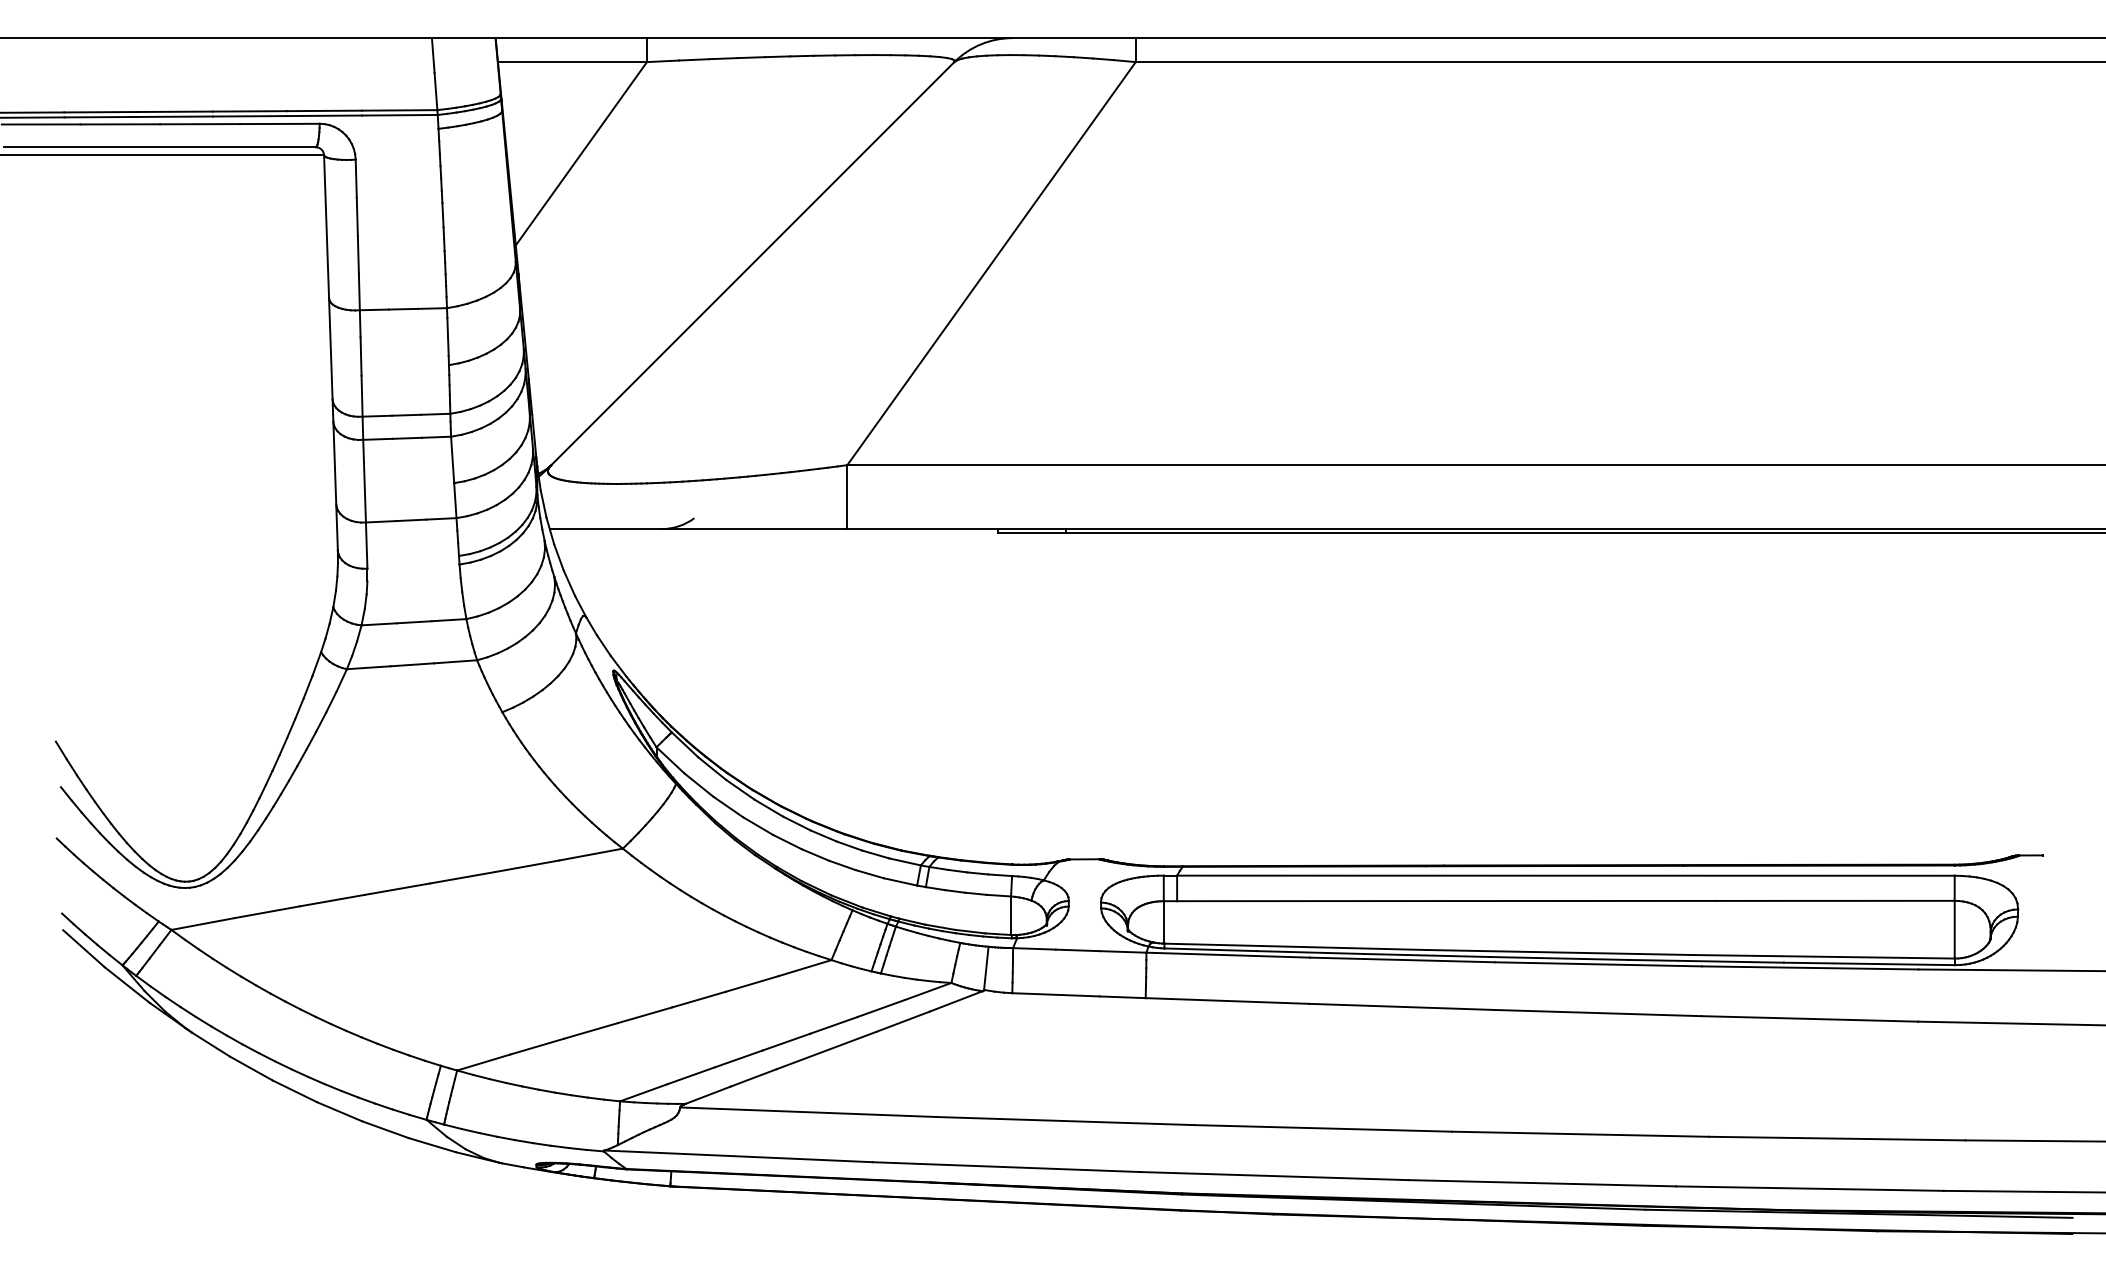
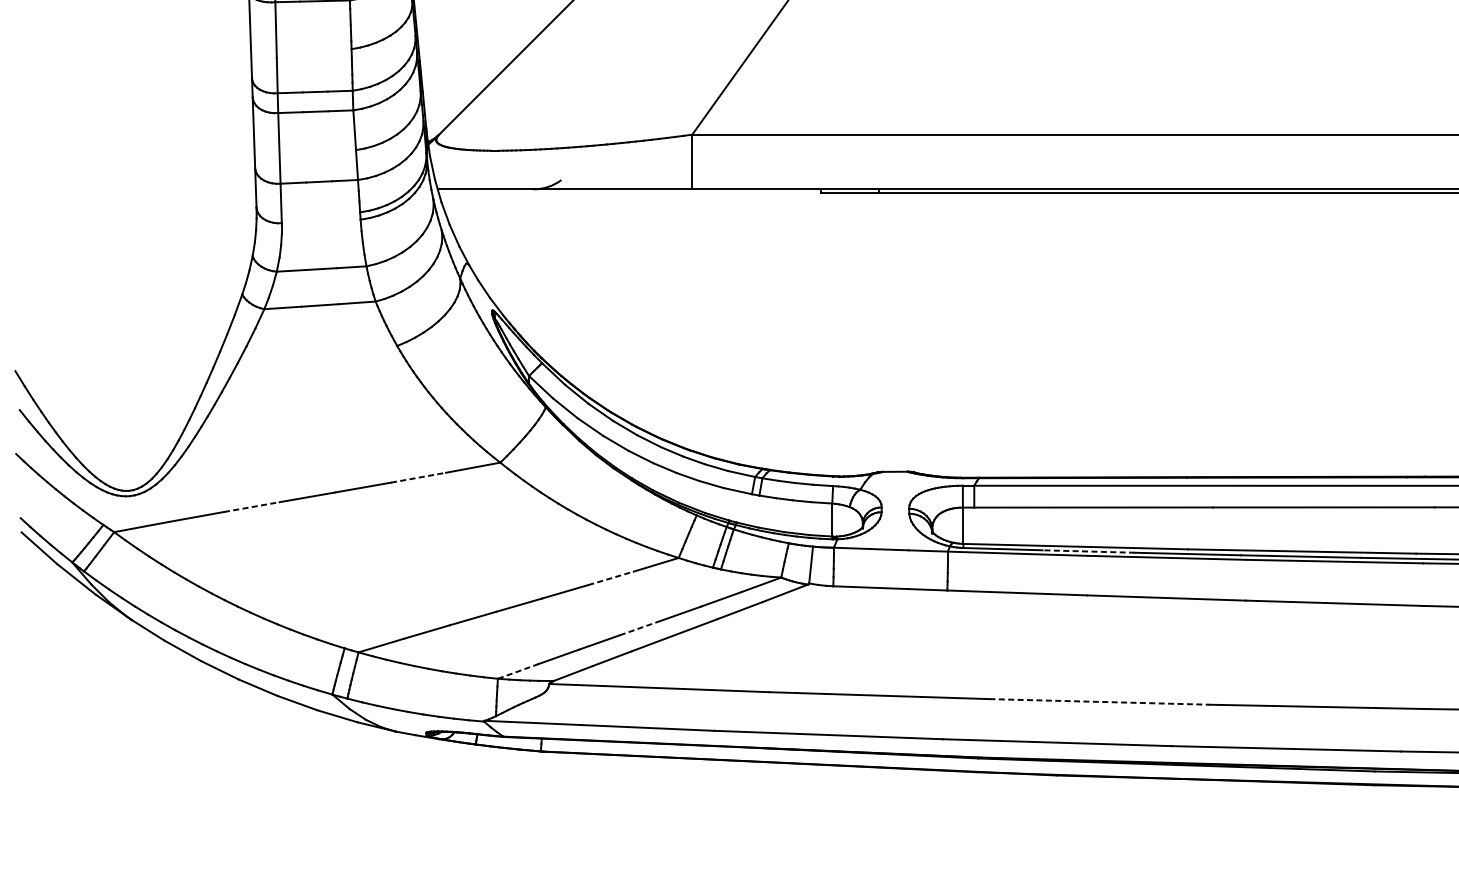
line: (527, 866) -> (418, 477), solid -> dashed
line: (332, 900) -> (251, 507), solid -> dashed
line: (1310, 952) -> (1088, 551), solid -> dashed
line: (752, 983) -> (611, 577), solid -> dashed
line: (786, 1041) -> (640, 627), solid -> dashed
line: (644, 1092) -> (518, 671), solid -> dashed
line: (1323, 1128) -> (1099, 701), solid -> dashed

